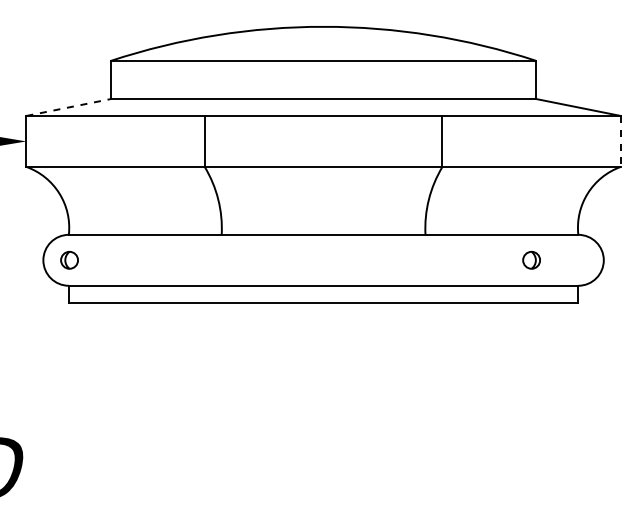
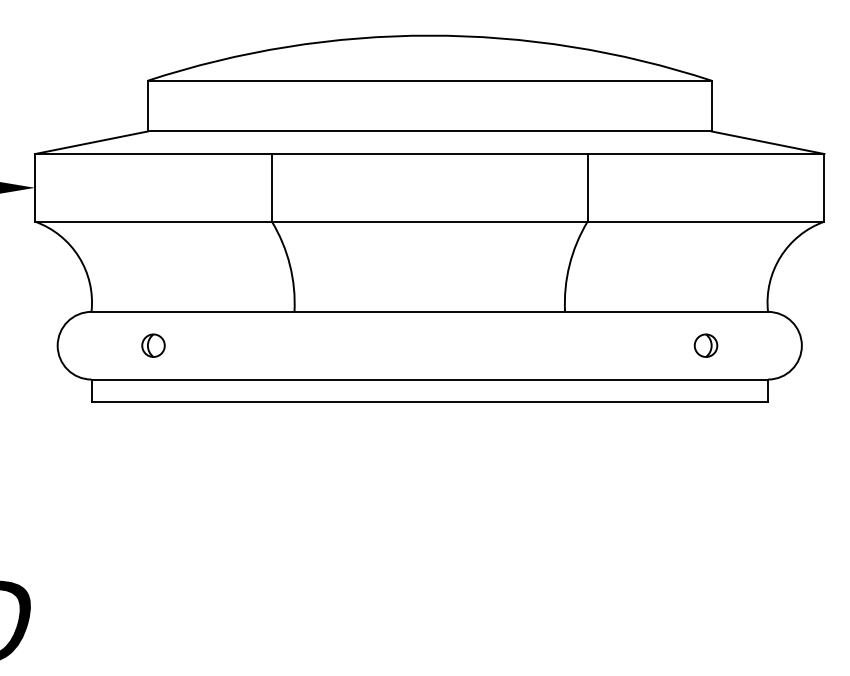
line: (69, 107) -> (92, 142), dashed -> solid
line: (620, 141) -> (824, 187), dashed -> solid
part: (69, 259) -> (153, 344), moved

